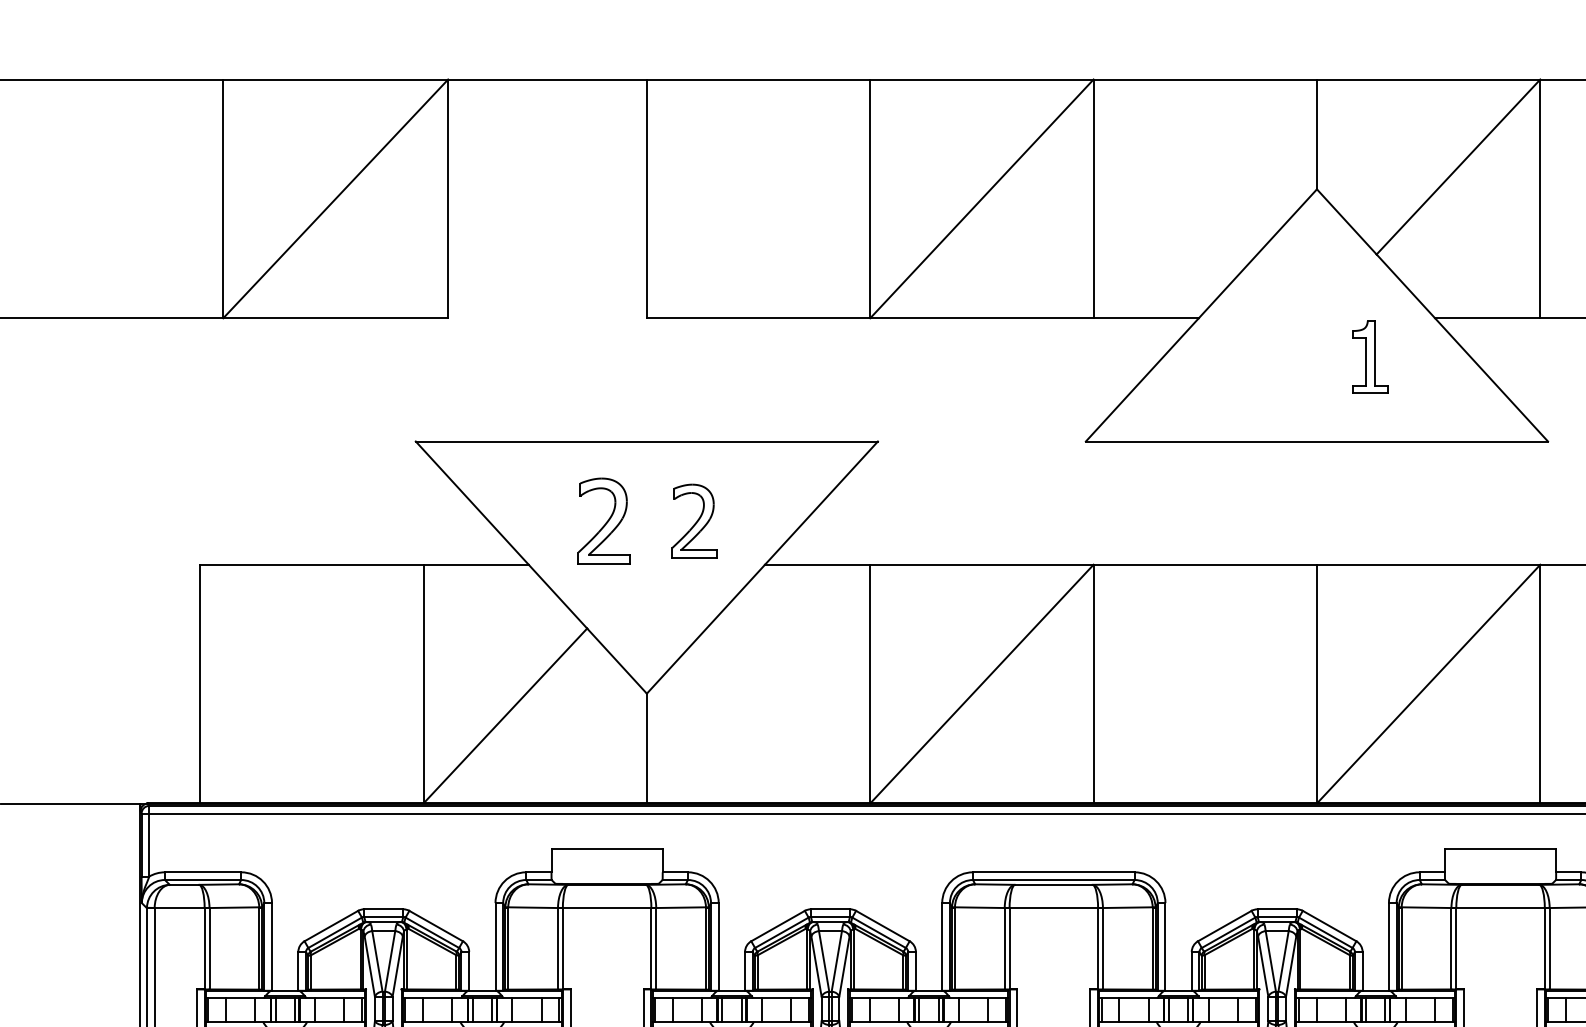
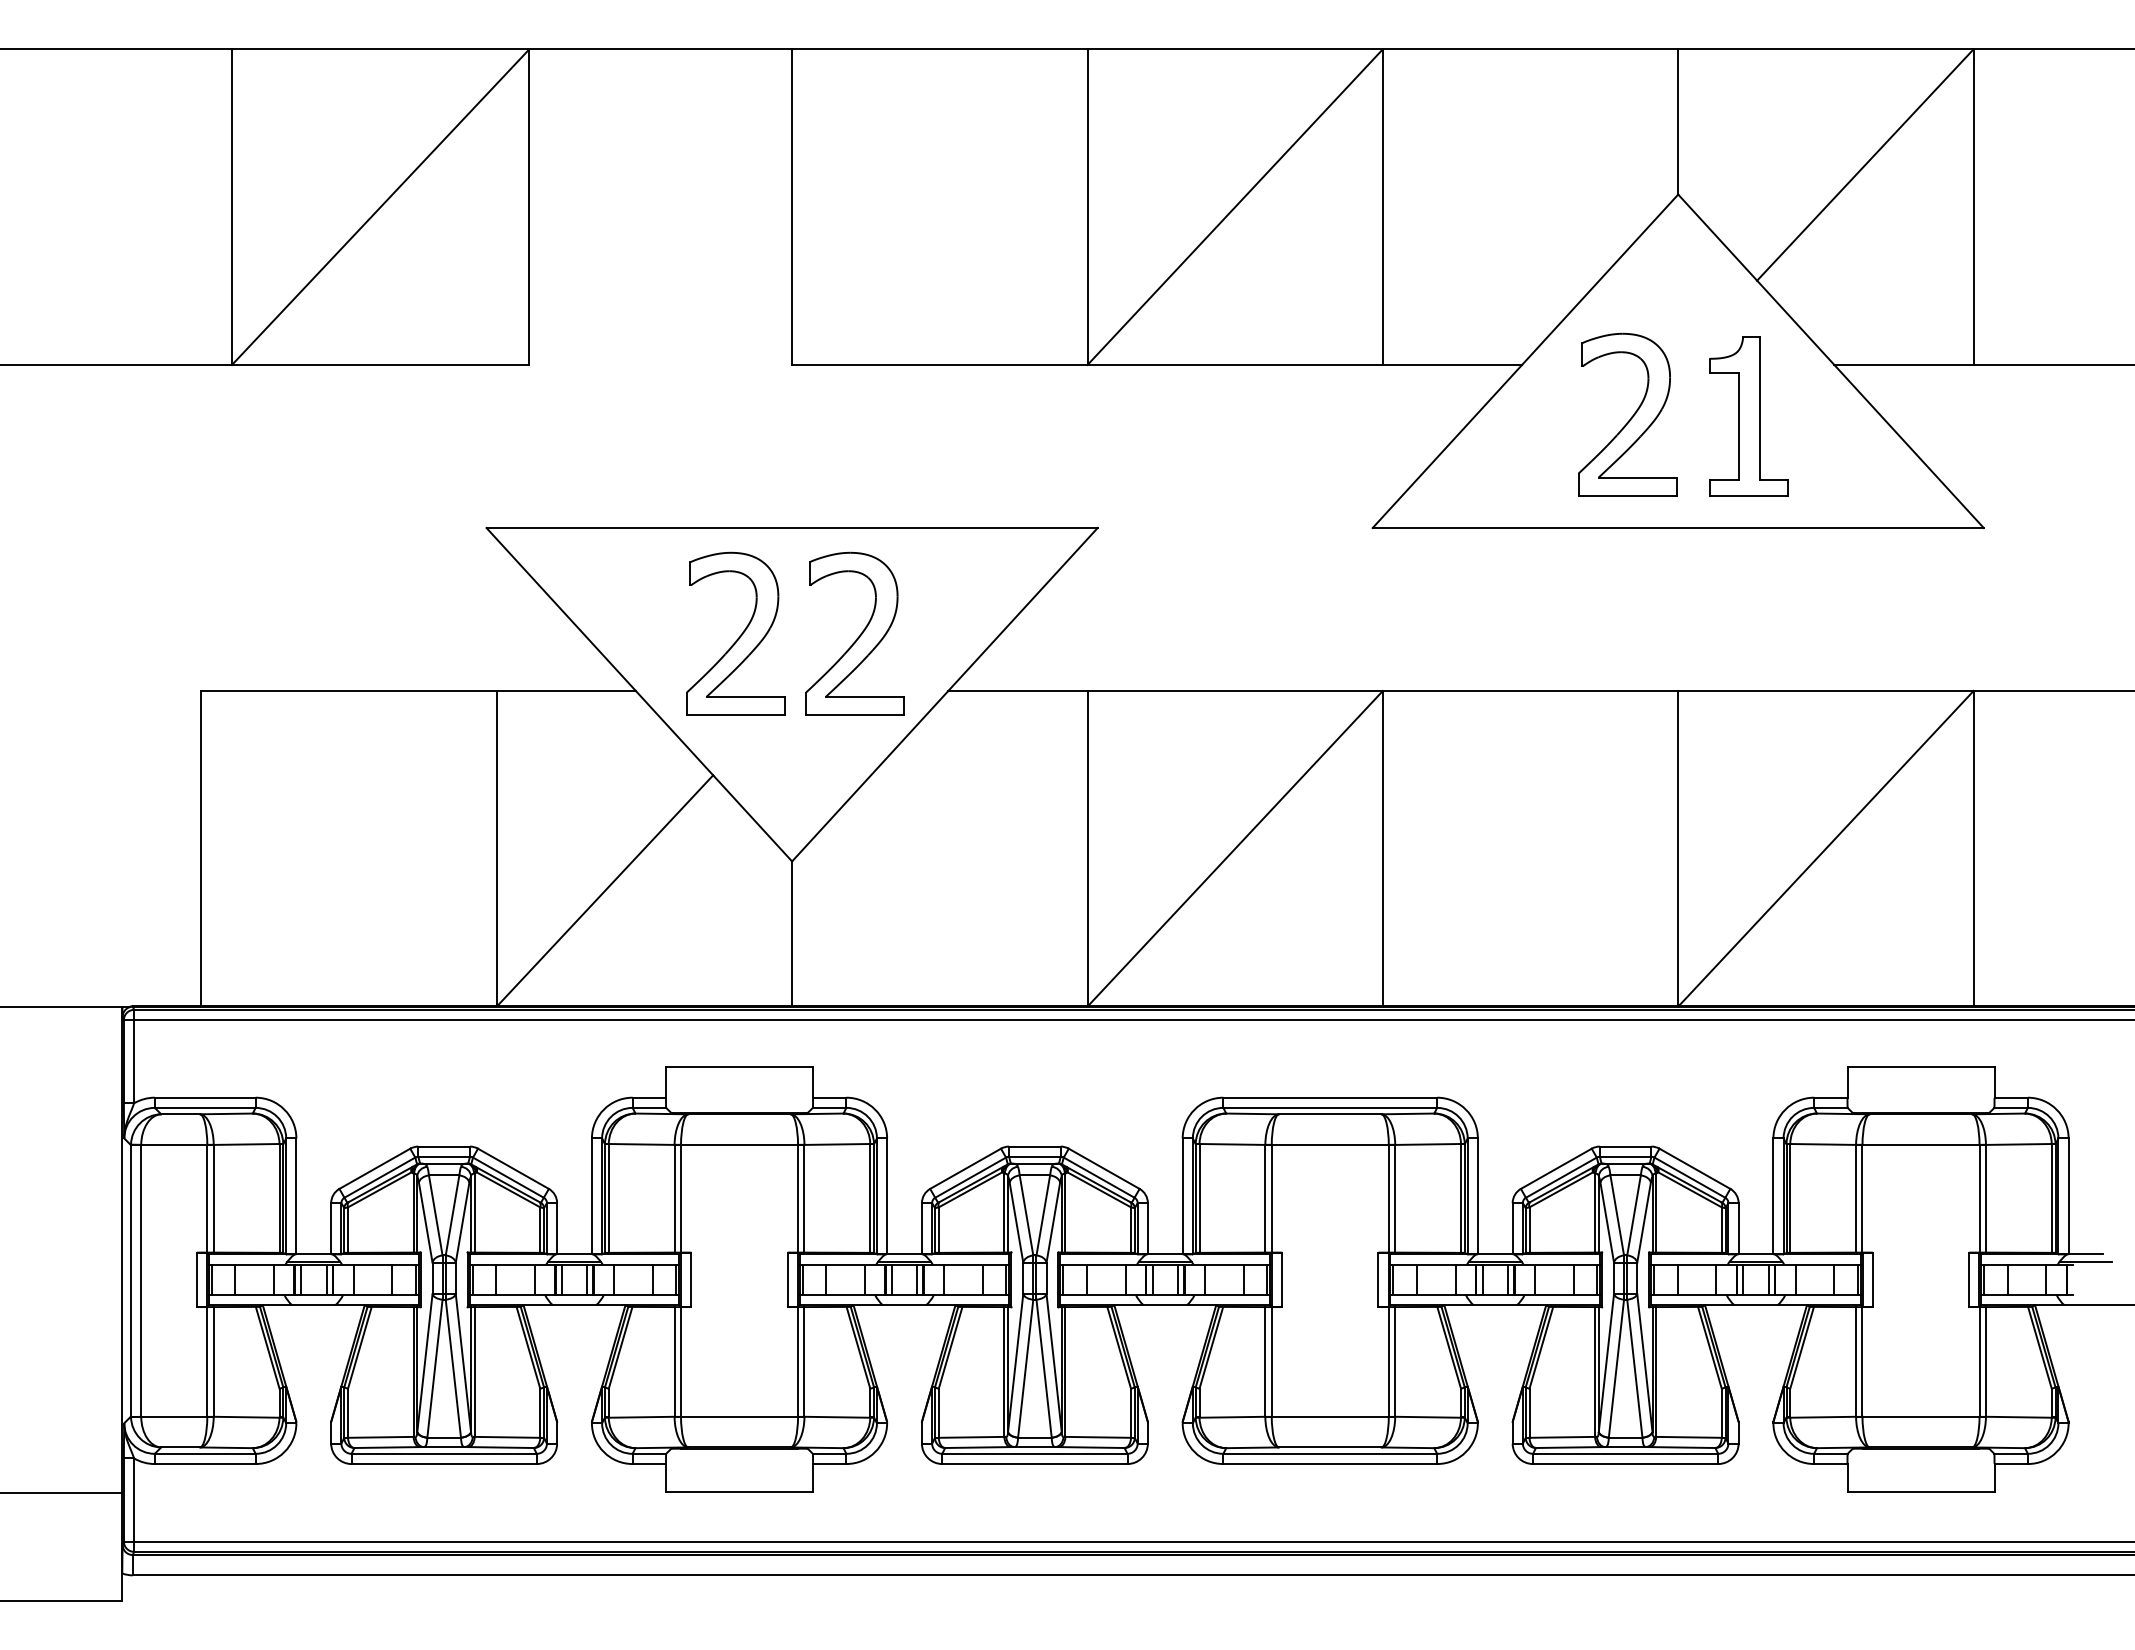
part: (1278, 355) -> (1627, 414), added
part: (1370, 357) -> (1748, 416), size x1.67
part: (604, 521) -> (735, 633), size x1.43
part: (694, 521) -> (854, 633), size x1.67

